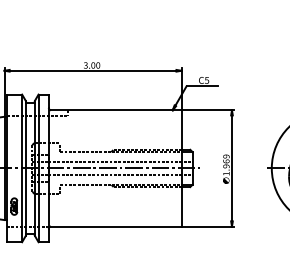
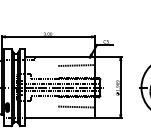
line: (146, 125) -> (76, 65), added
line: (146, 204) -> (76, 106), added

